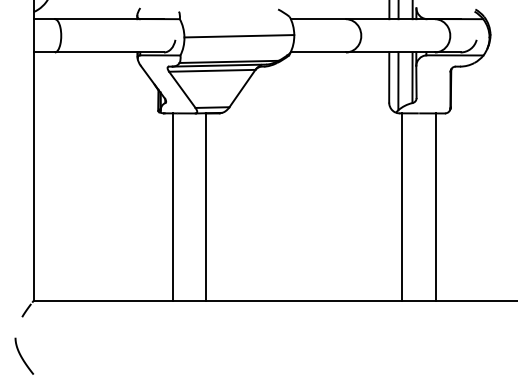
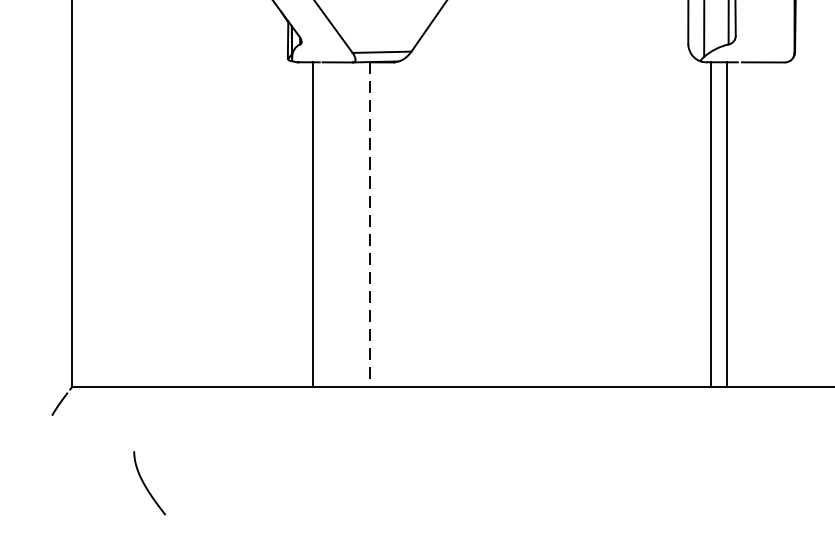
line: (435, 206) -> (726, 223), moved
line: (205, 207) -> (369, 225), solid -> dashed
curve: (22, 356) -> (146, 483), moved

